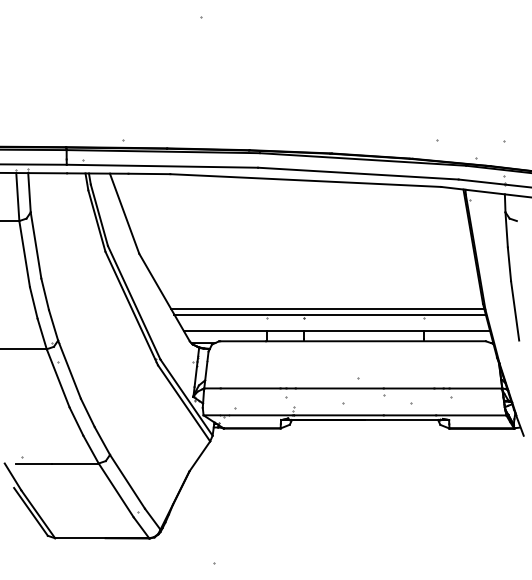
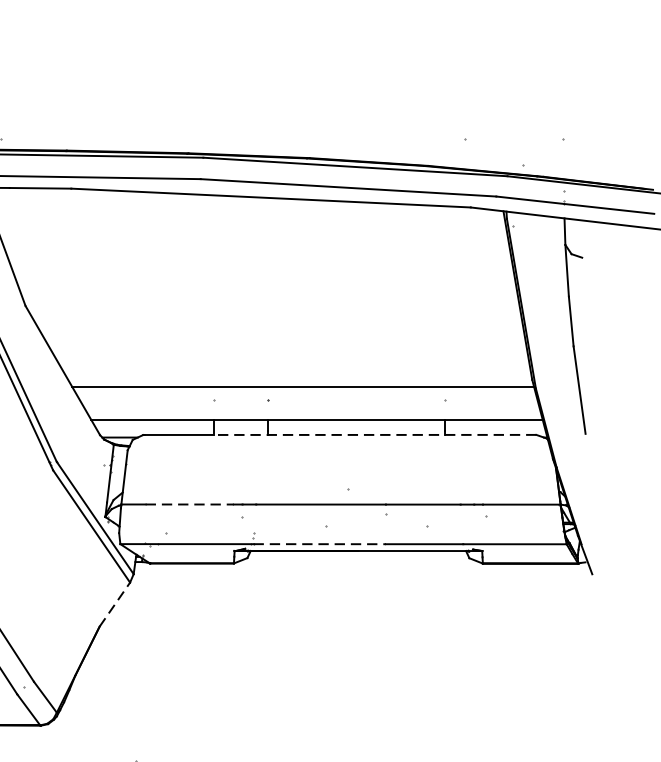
line: (329, 314) -> (305, 395), removed
line: (375, 341) -> (373, 435), solid -> dashed
line: (250, 388) -> (189, 504), solid -> dashed
line: (338, 415) -> (319, 544), solid -> dashed
line: (200, 456) -> (115, 604), solid -> dashed

